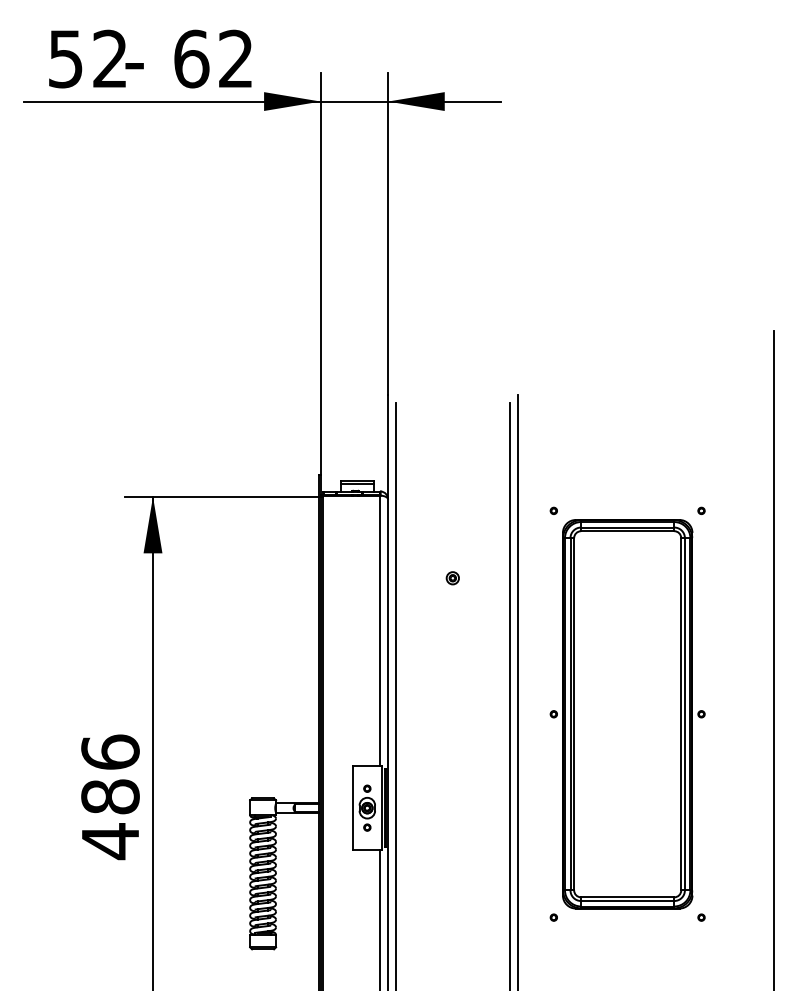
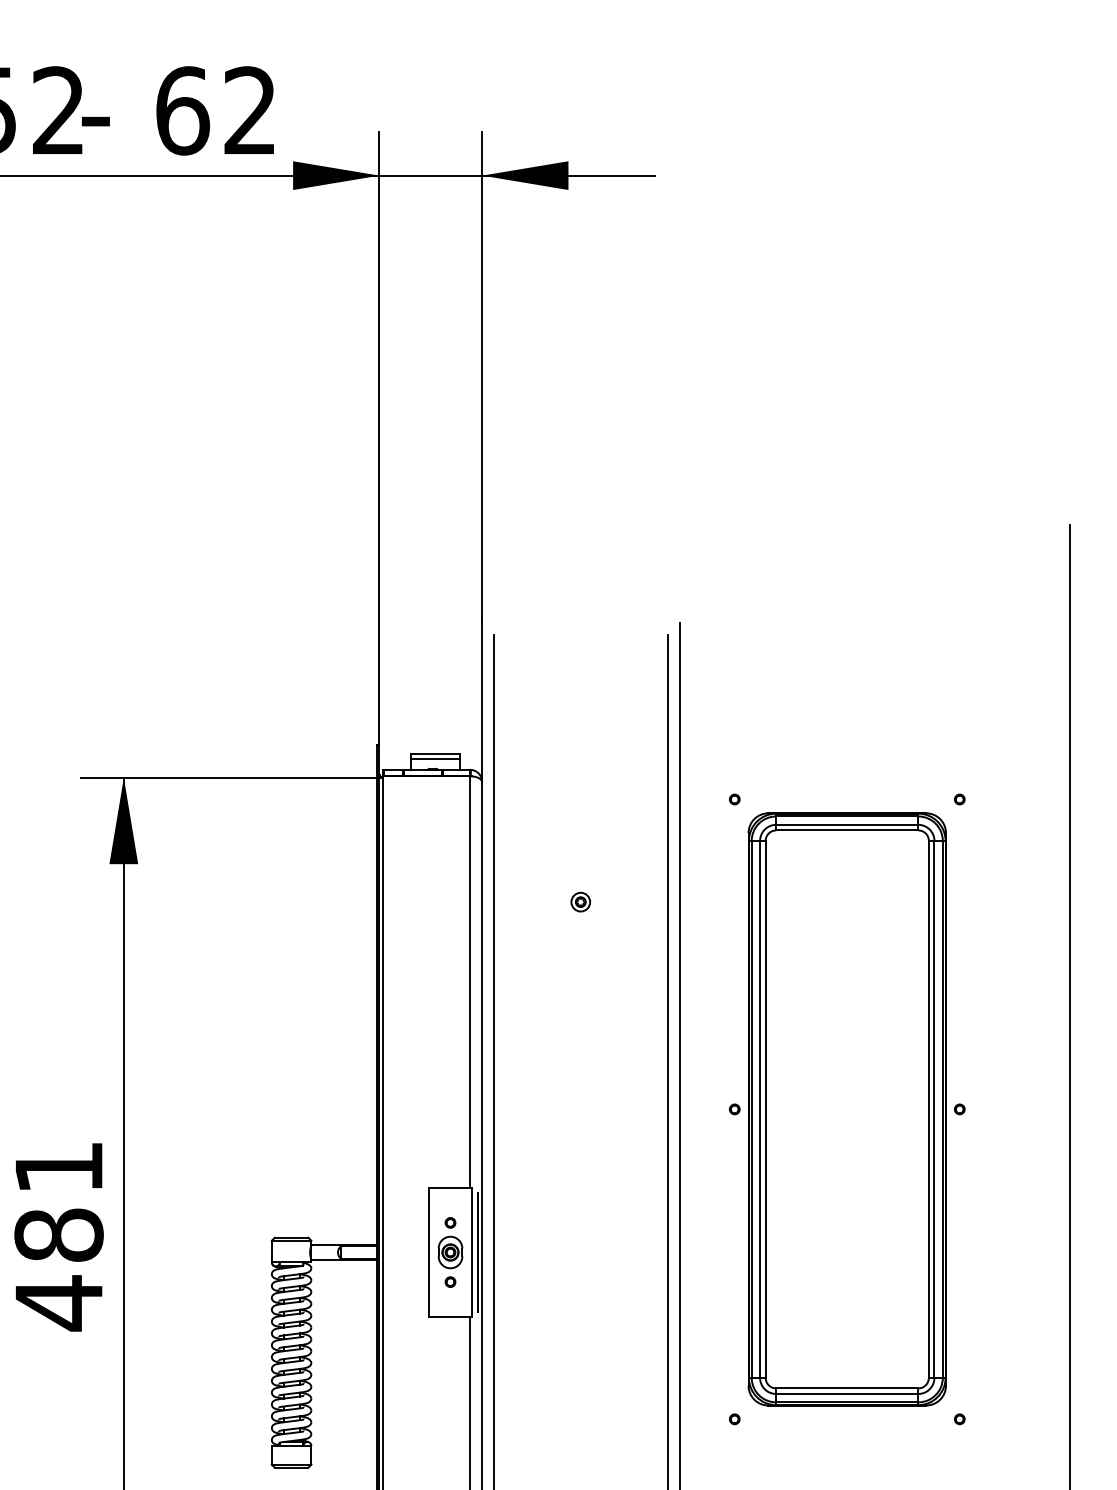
text: (110, 751) -> (59, 1166), 486 -> 481

